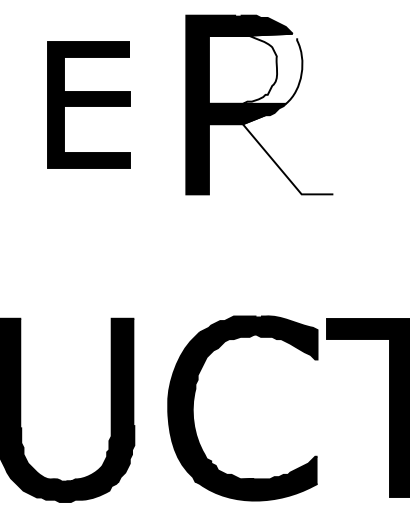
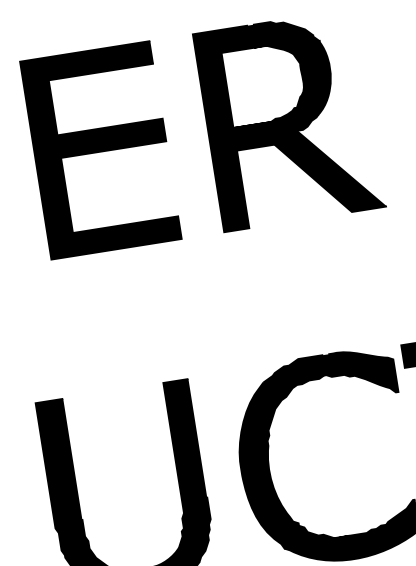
fill: (255, 68) -> (278, 80), added
part: (88, 104) -> (100, 149), size x1.43
fill: (287, 154) -> (329, 170), added

